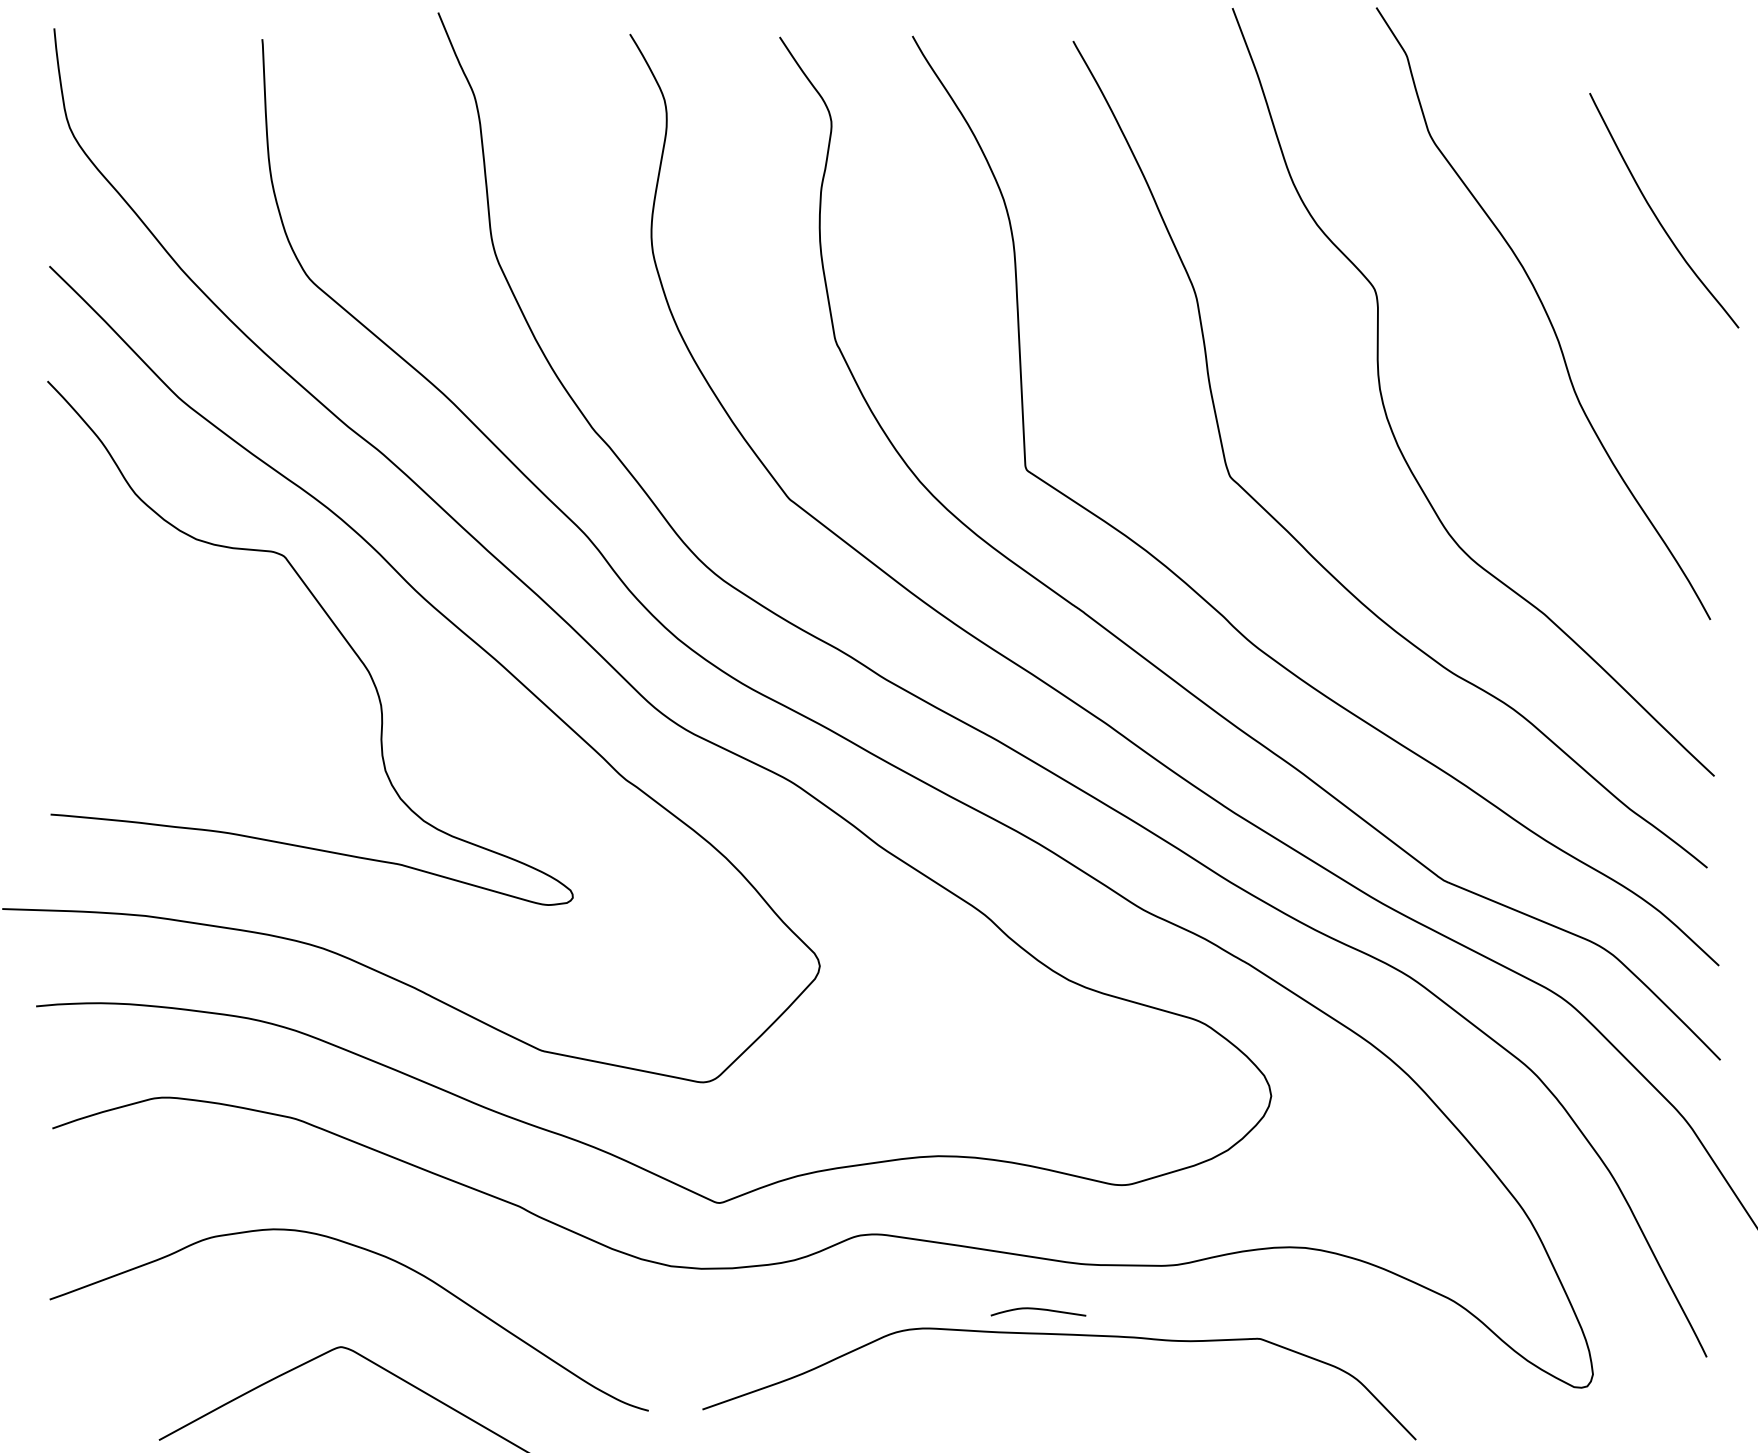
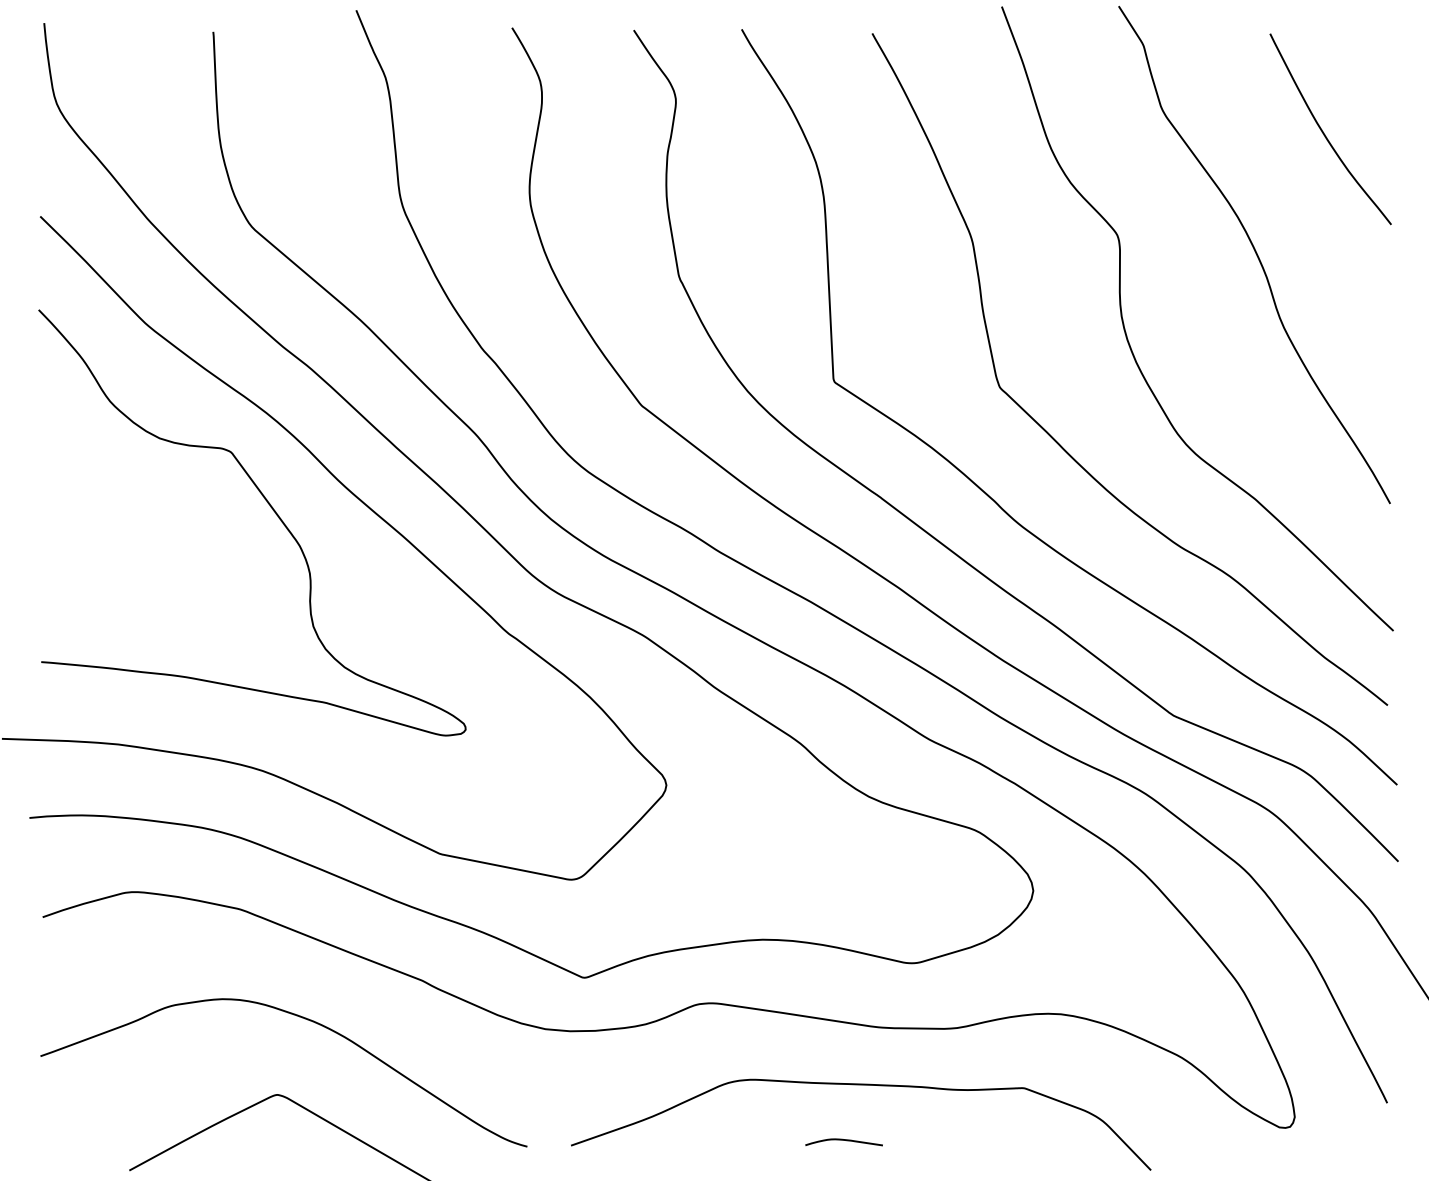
curve: (1656, 214) -> (1324, 132), moved
curve: (1037, 1309) -> (843, 1140), moved

